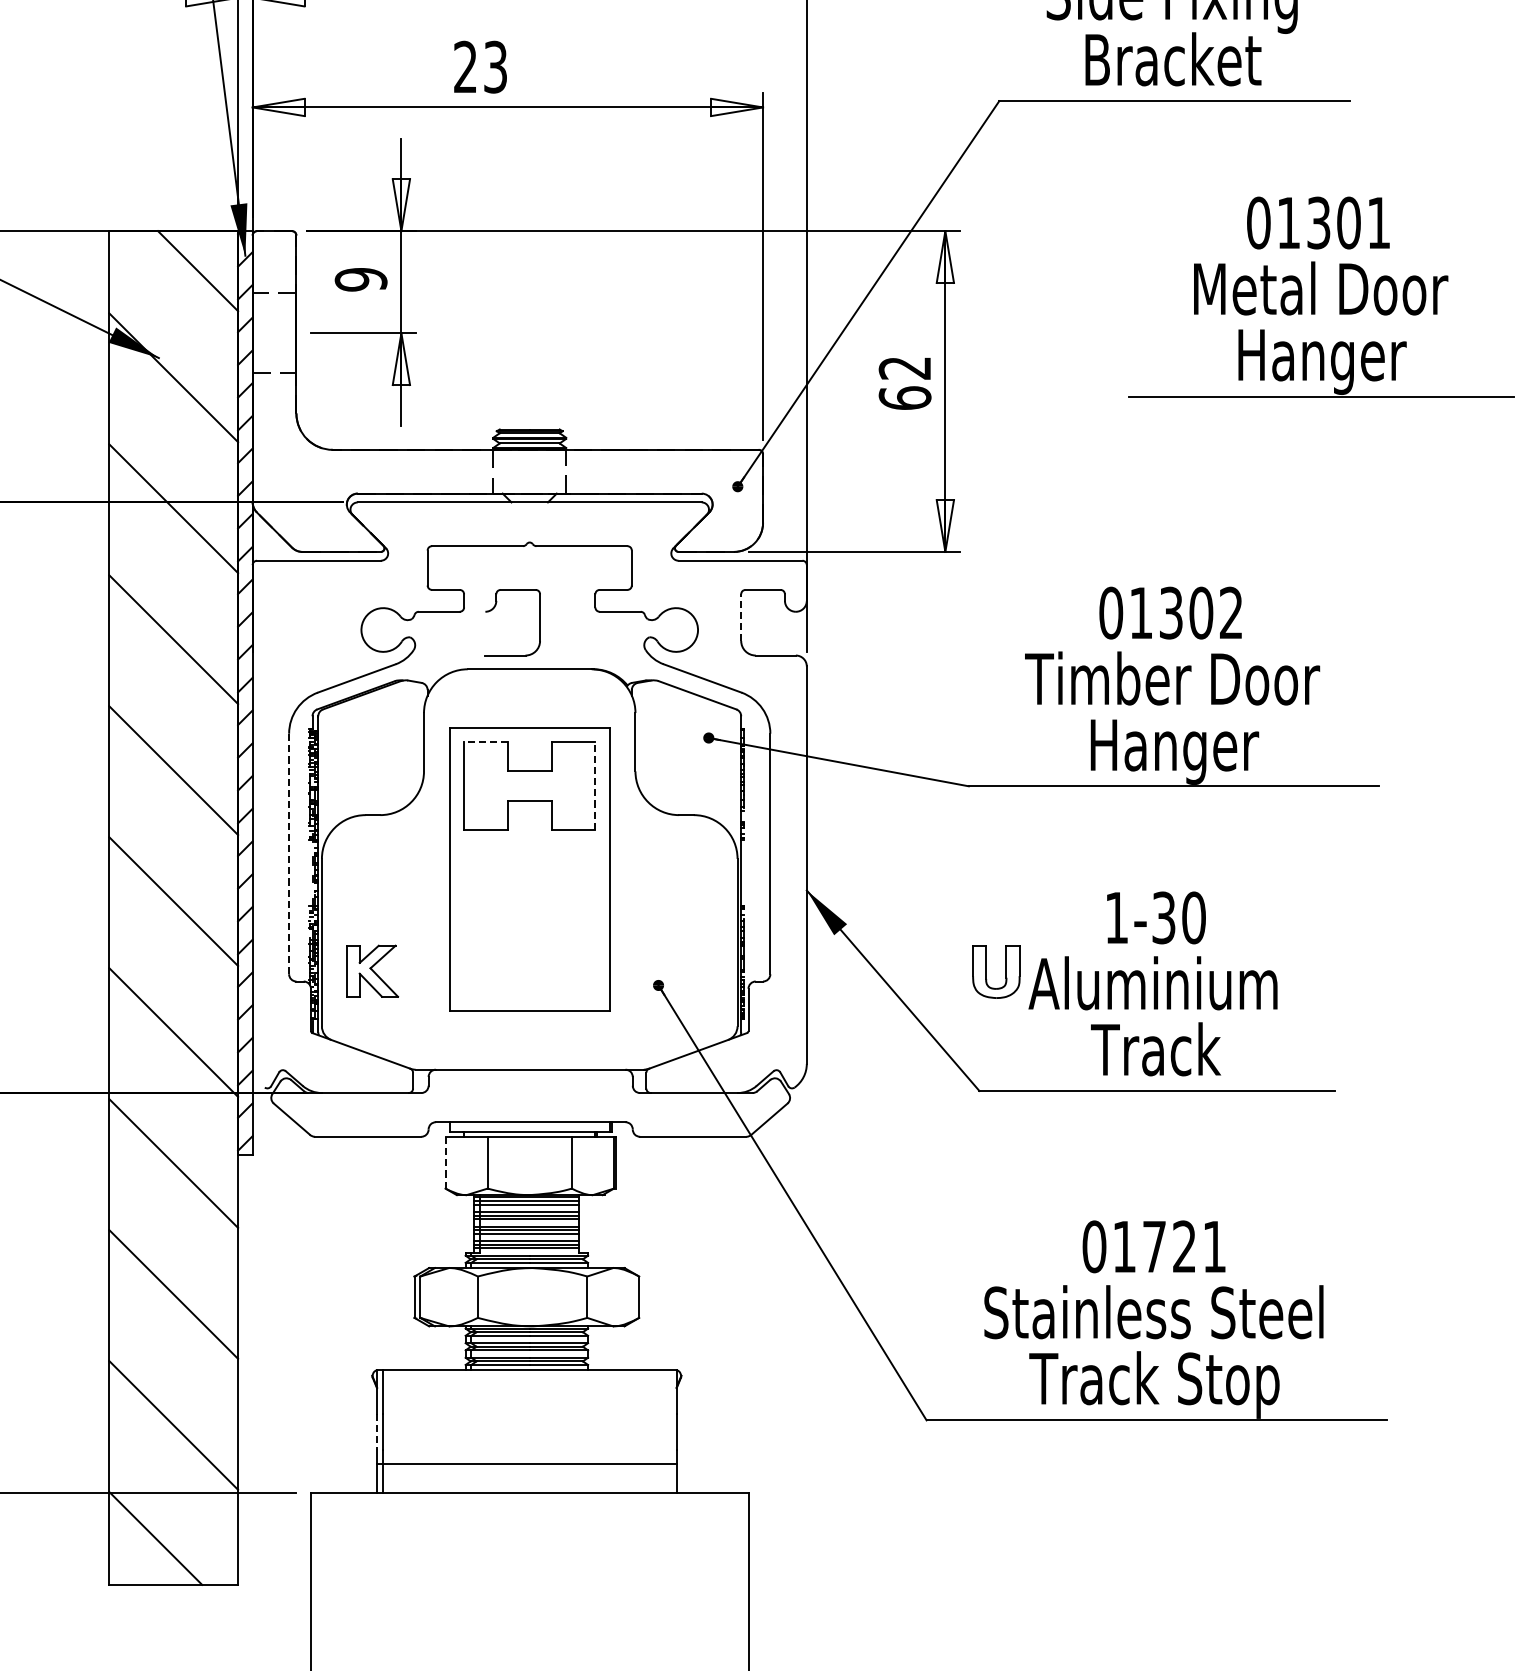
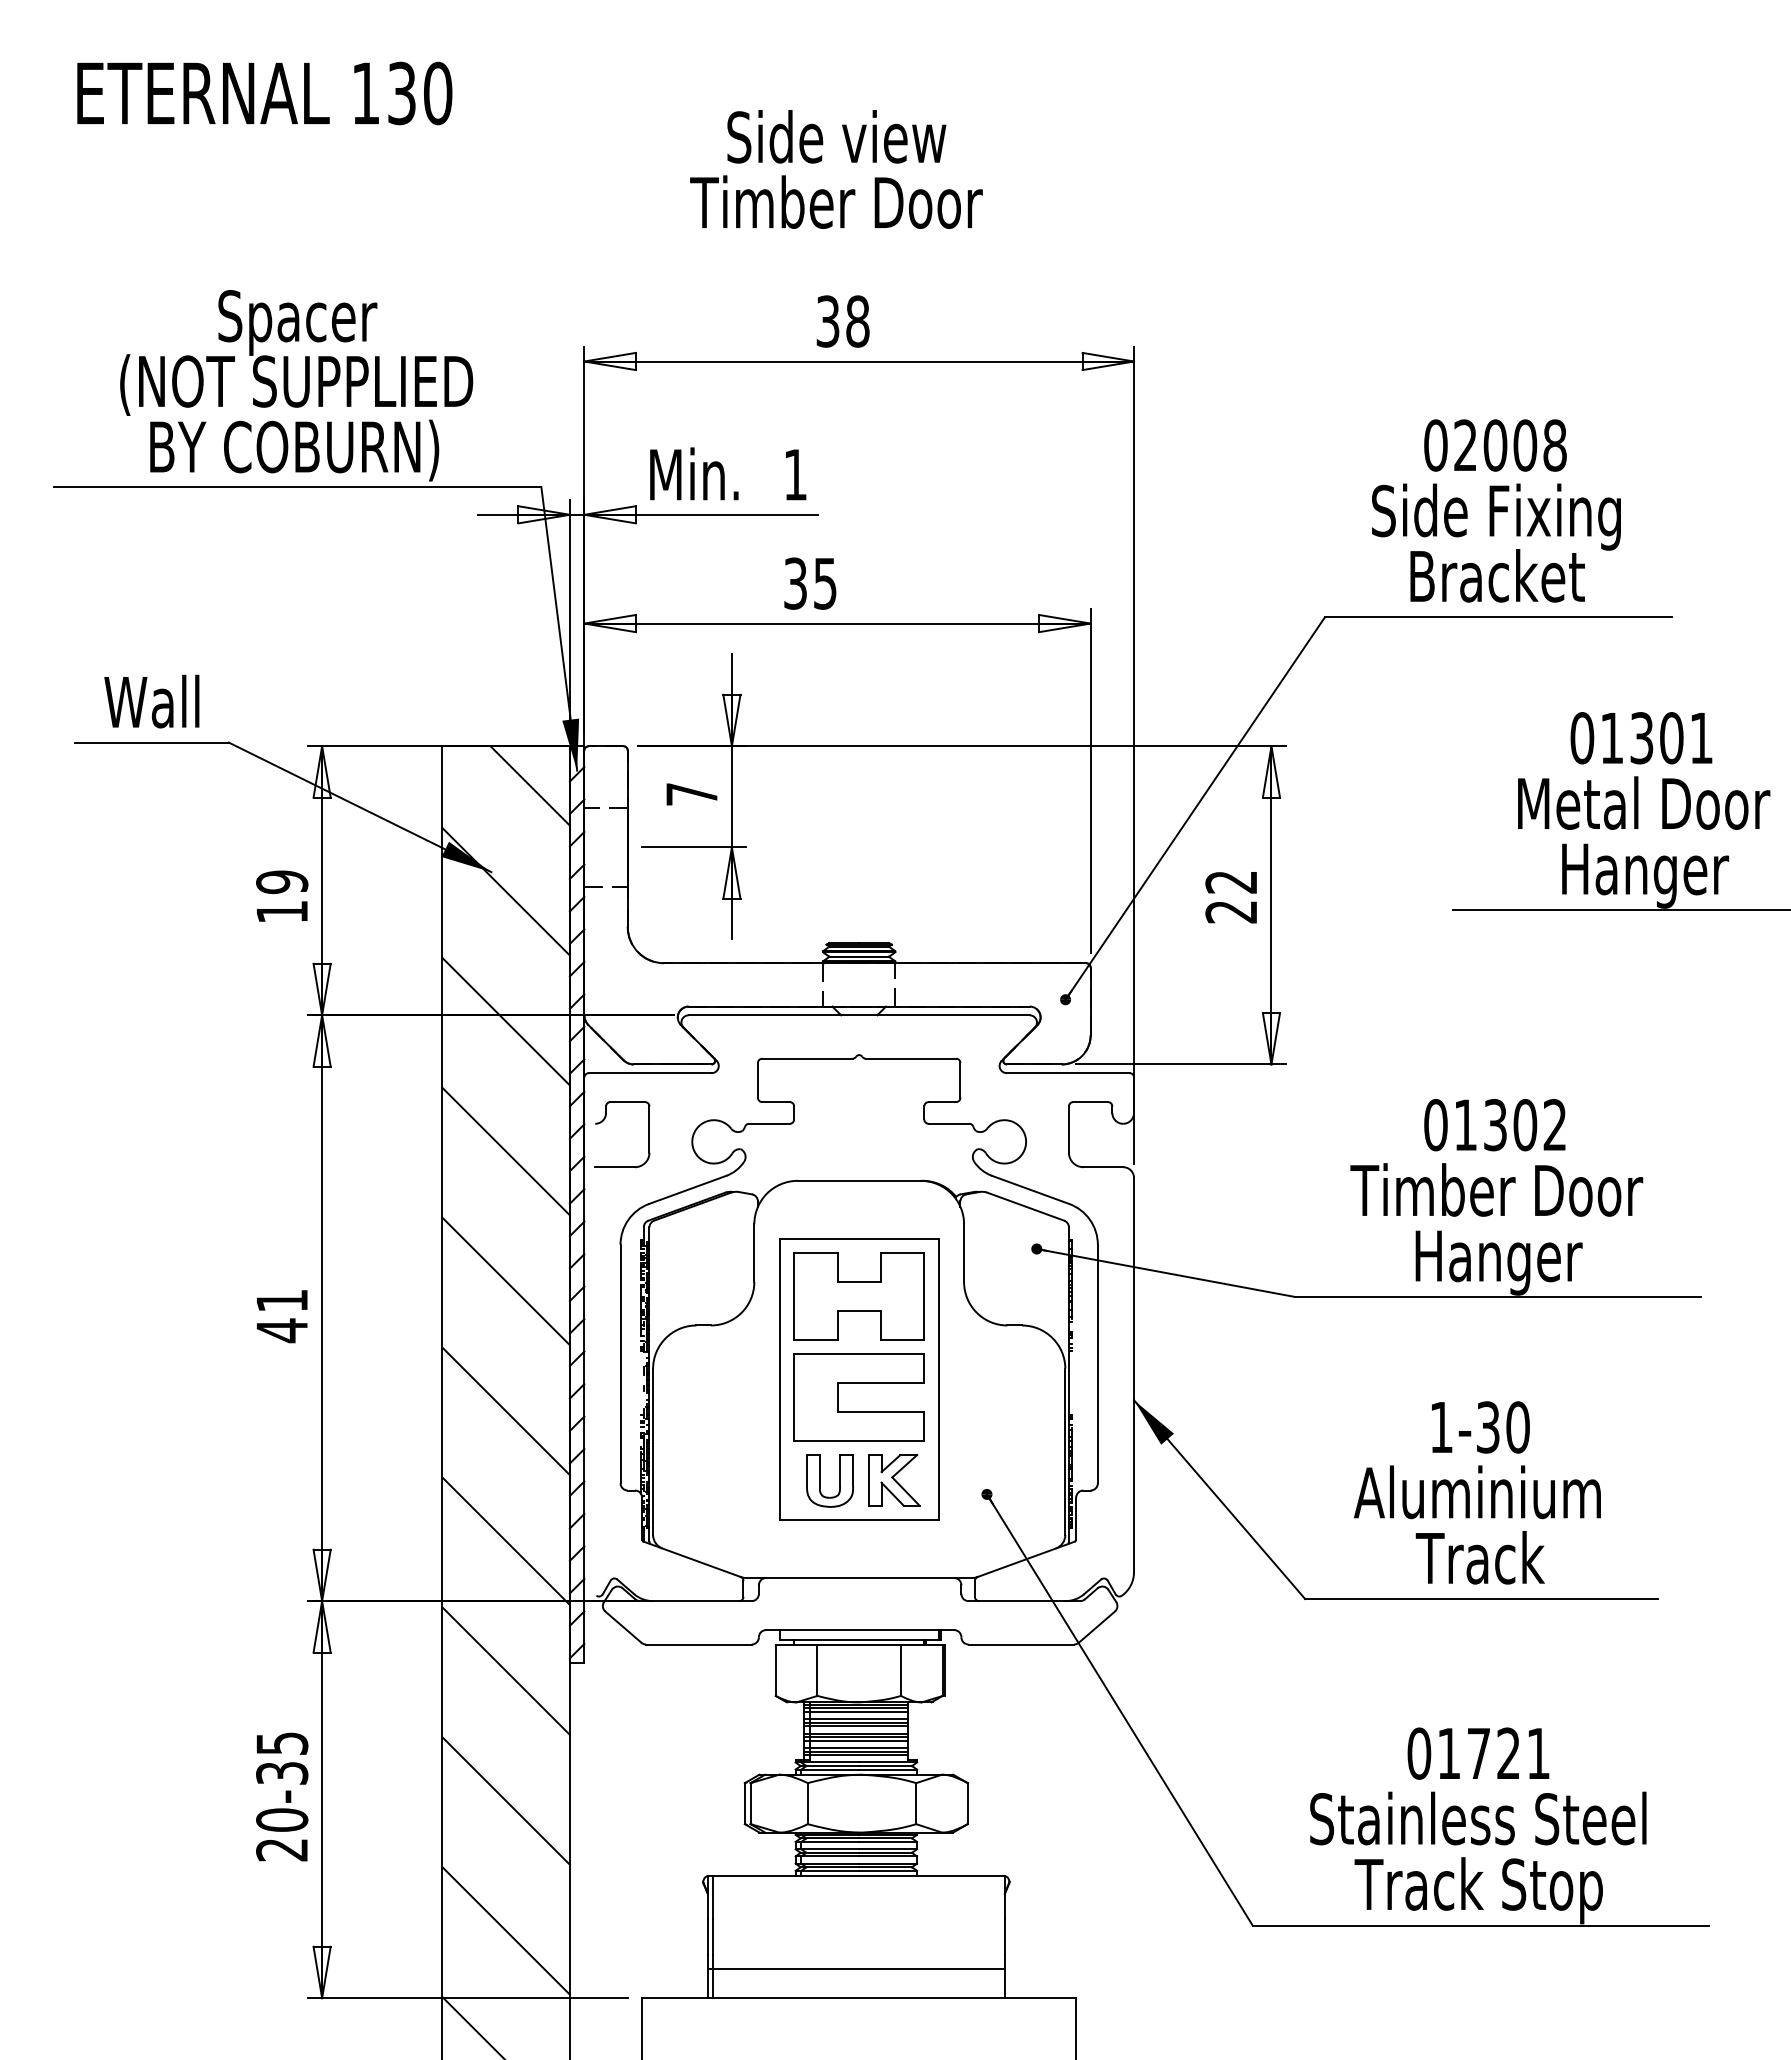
text: (480, 67) -> (810, 583), 23 -> 35
text: (360, 279) -> (691, 794), 9 -> 7
text: (905, 397) -> (1231, 911), 62 -> 22
part: (494, 608) -> (604, 1120), moved
line: (740, 617) -> (1068, 1129), dashed -> solid
line: (485, 742) -> (815, 1253), dashed -> solid
line: (595, 785) -> (924, 1296), dashed -> solid
line: (289, 853) -> (620, 1363), dashed -> solid
part: (529, 873) -> (858, 1383), added
part: (372, 971) -> (894, 1480), moved
part: (986, 971) -> (820, 1480), moved
line: (445, 1162) -> (775, 1670), dashed -> solid
line: (376, 1432) -> (707, 1937), dashed -> solid

